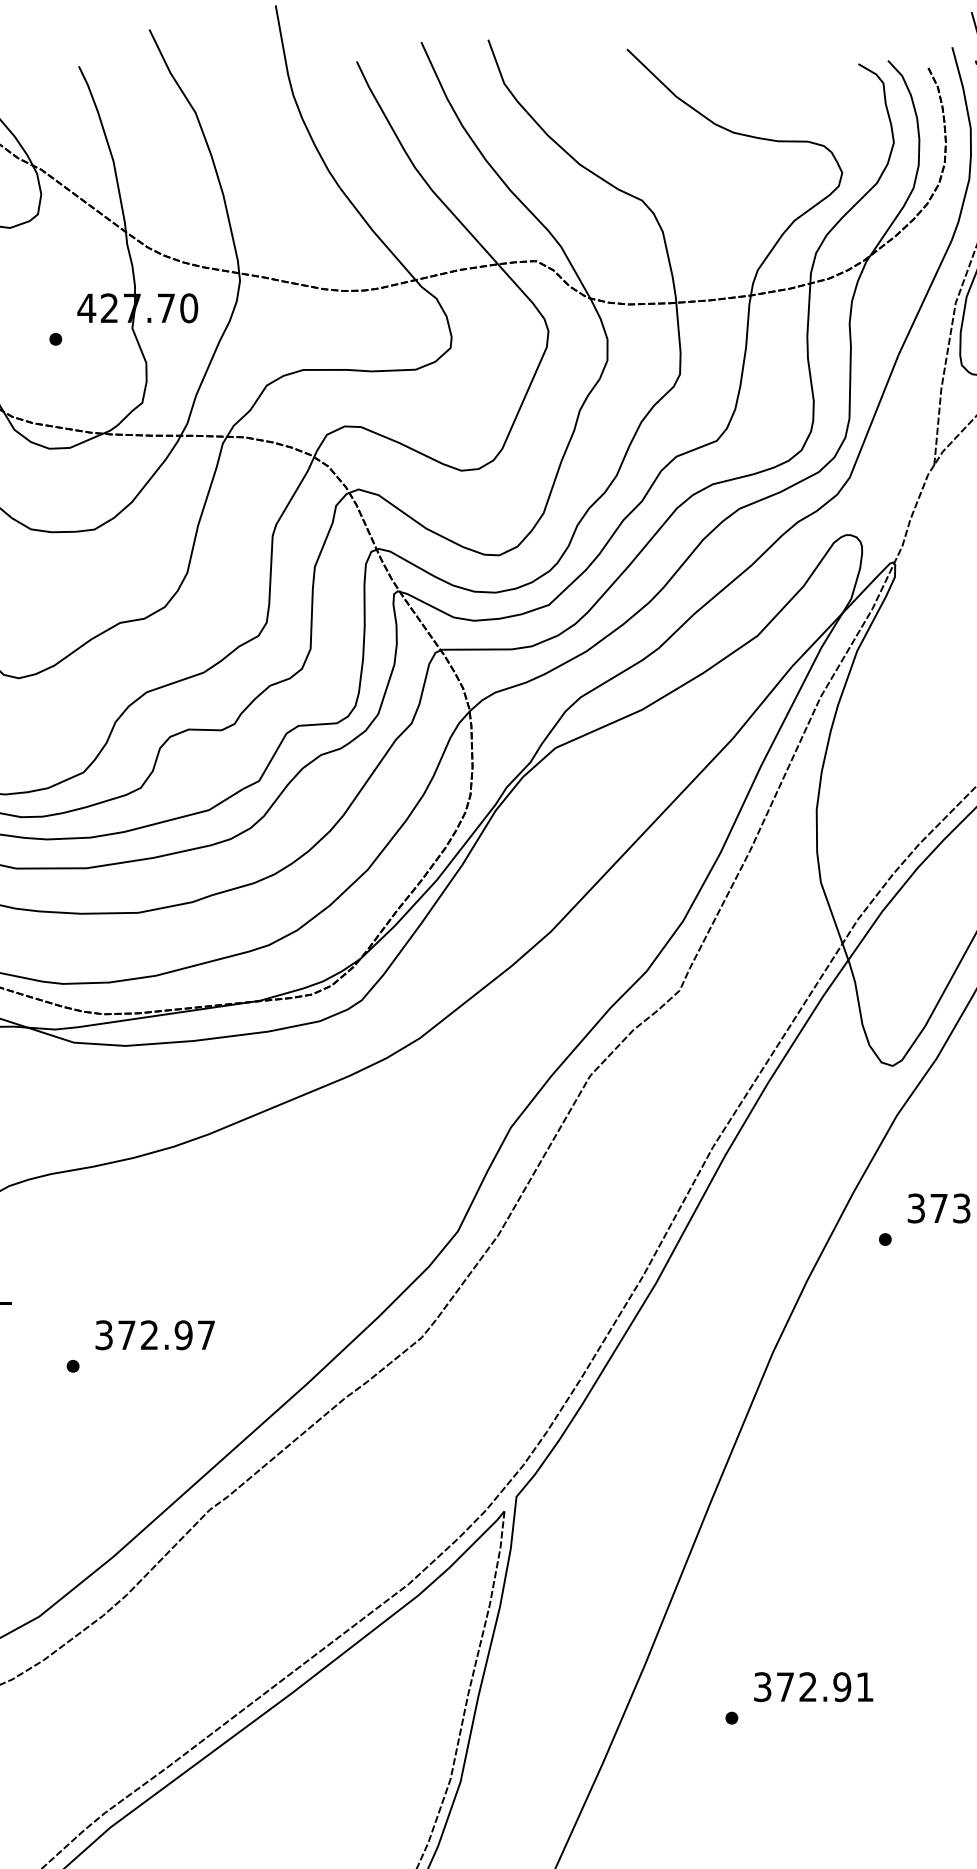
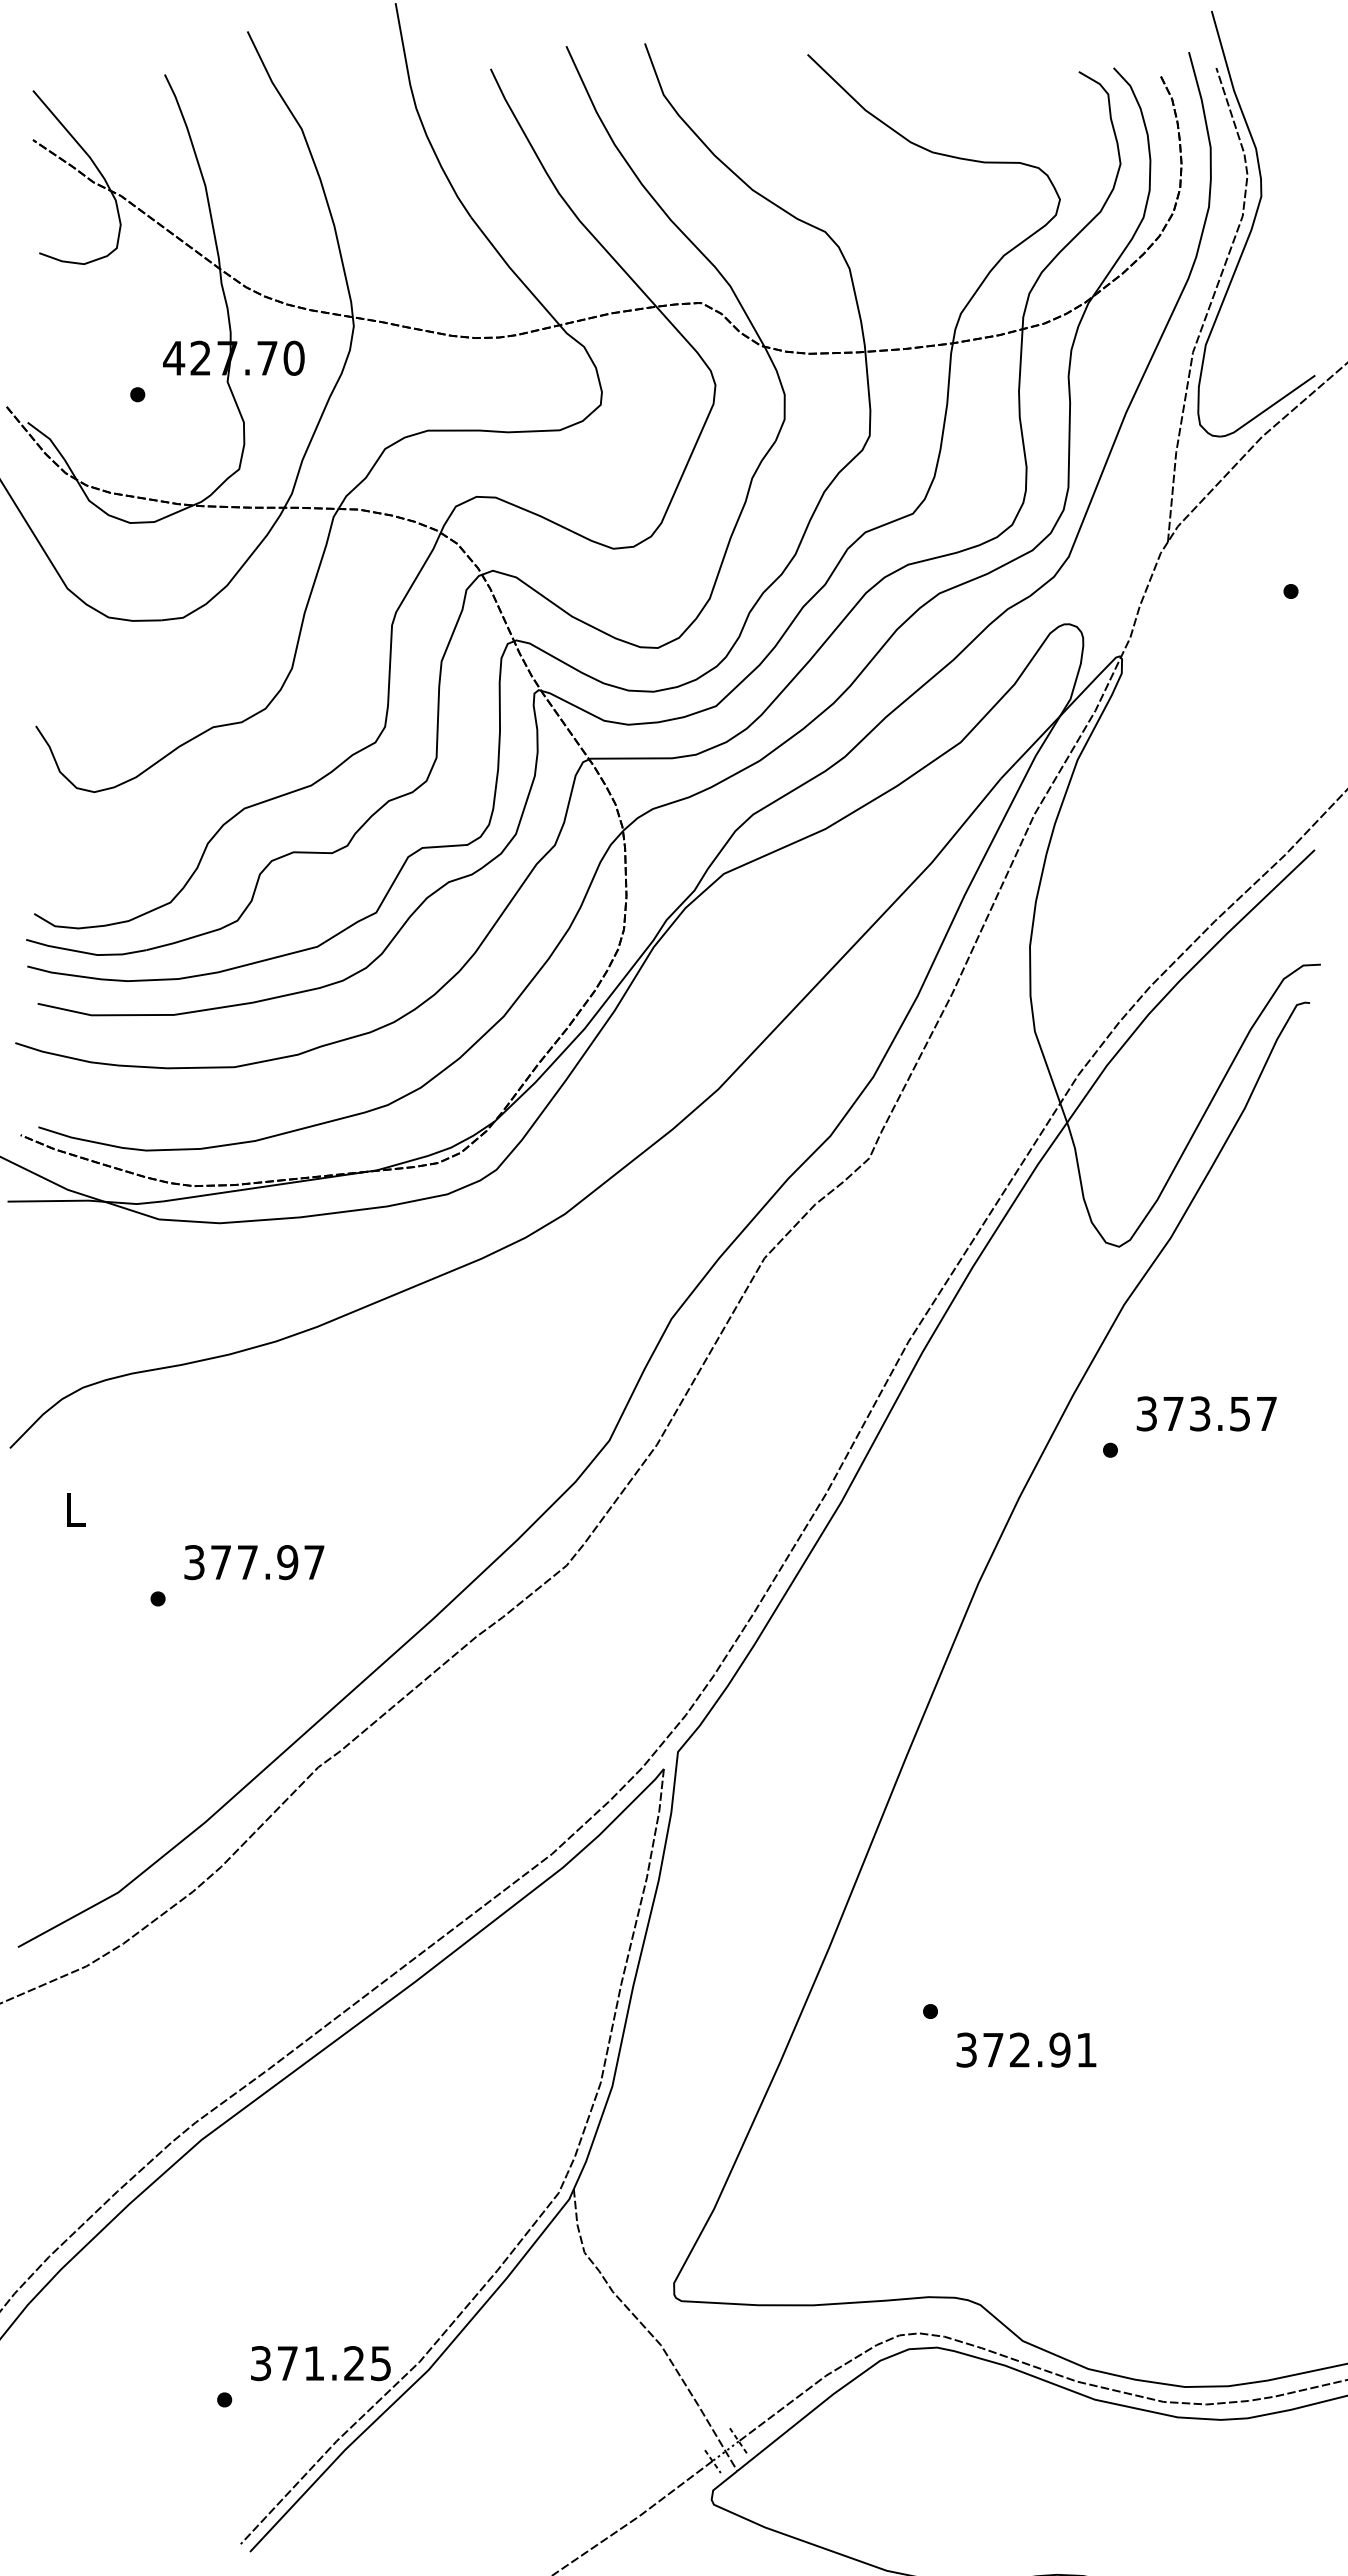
text: (149, 1335) -> (247, 1562), 372.97 -> 377.97
text: (813, 1686) -> (1026, 2049), moved

